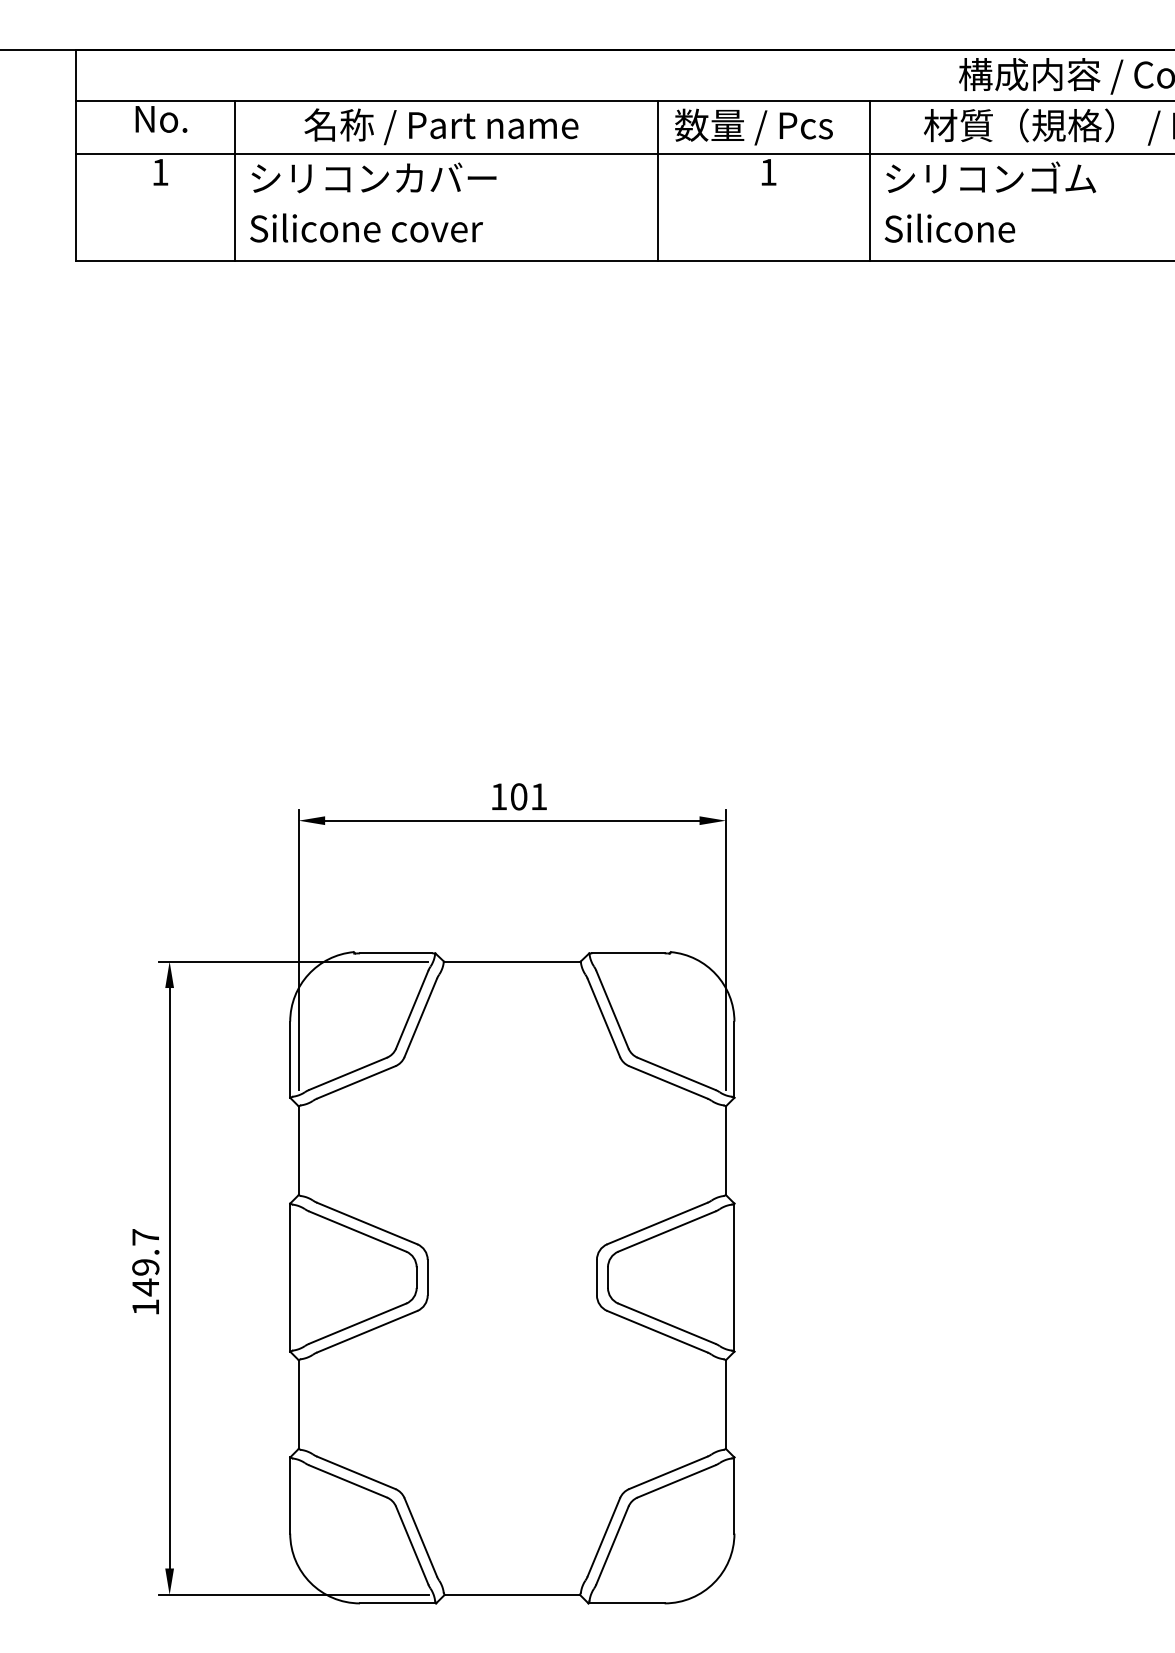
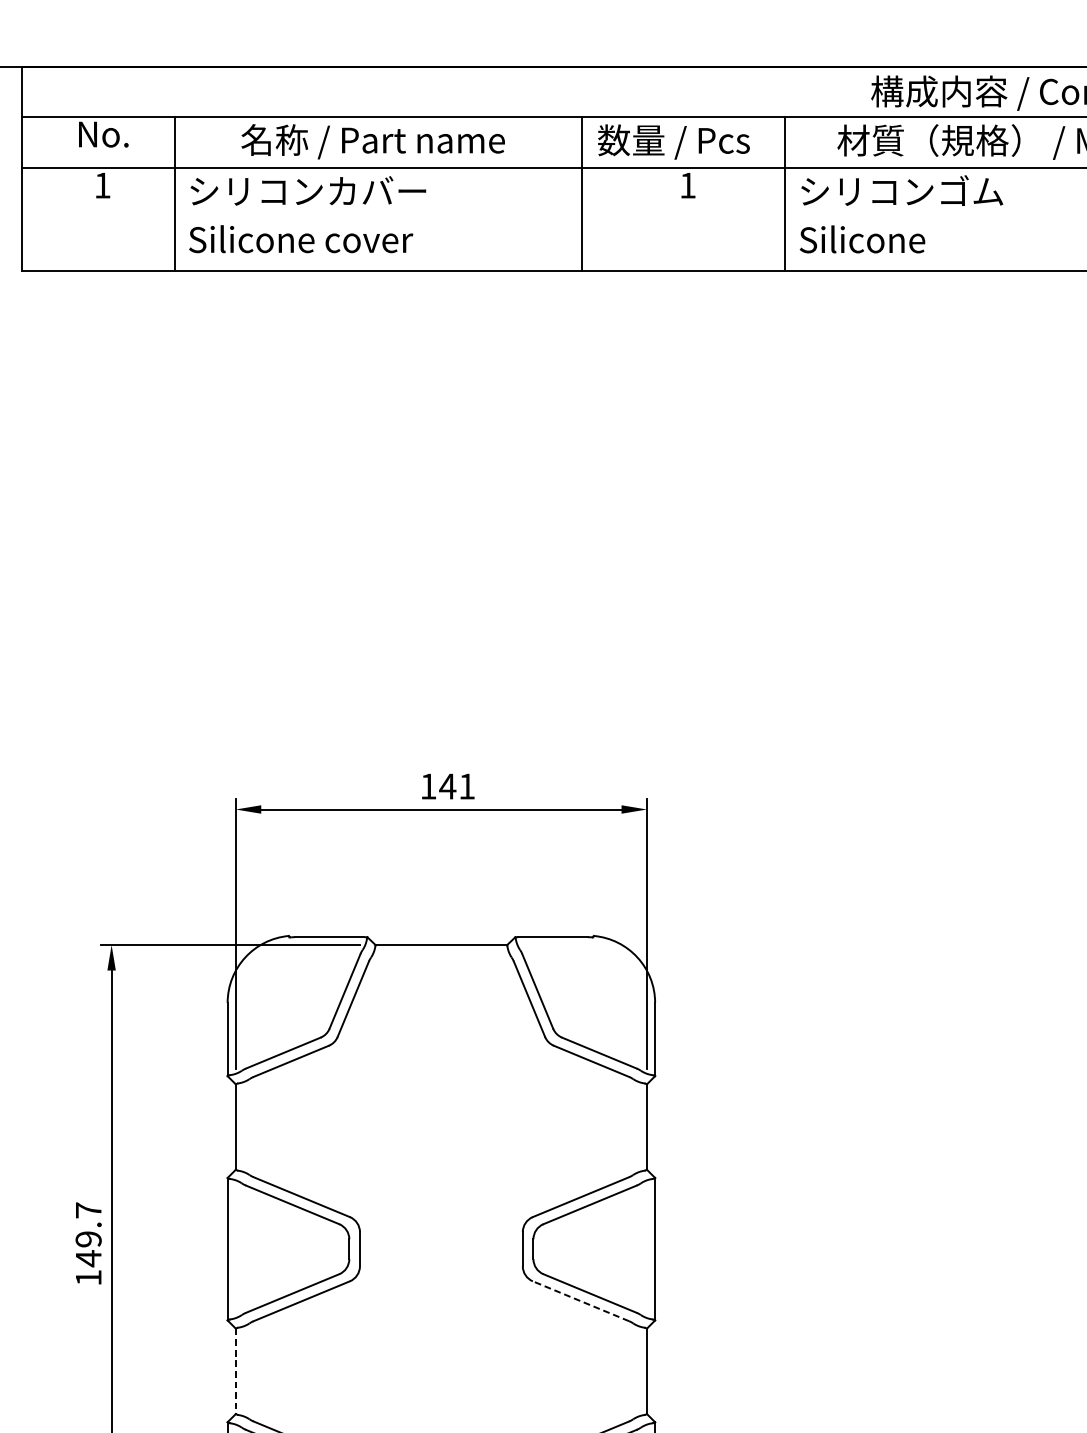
text: (518, 796) -> (447, 786), 101 -> 141
line: (656, 1331) -> (580, 1301), solid -> dashed
line: (298, 1405) -> (235, 1372), solid -> dashed

